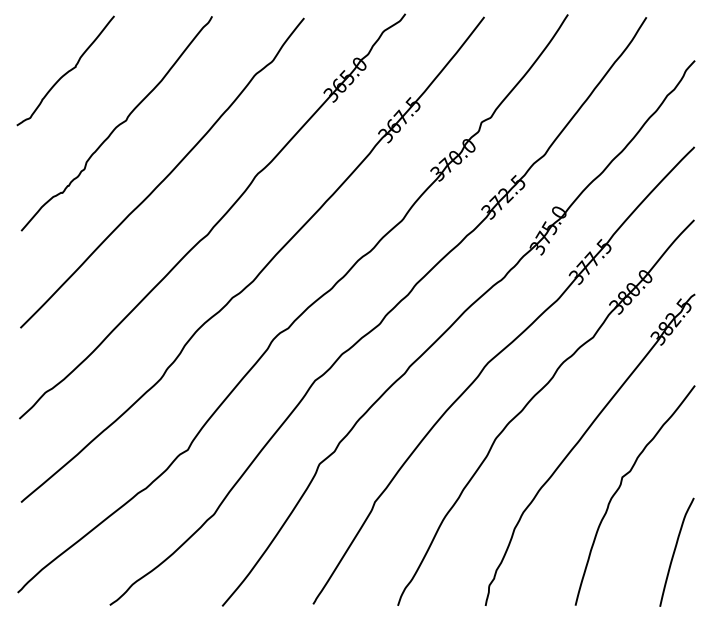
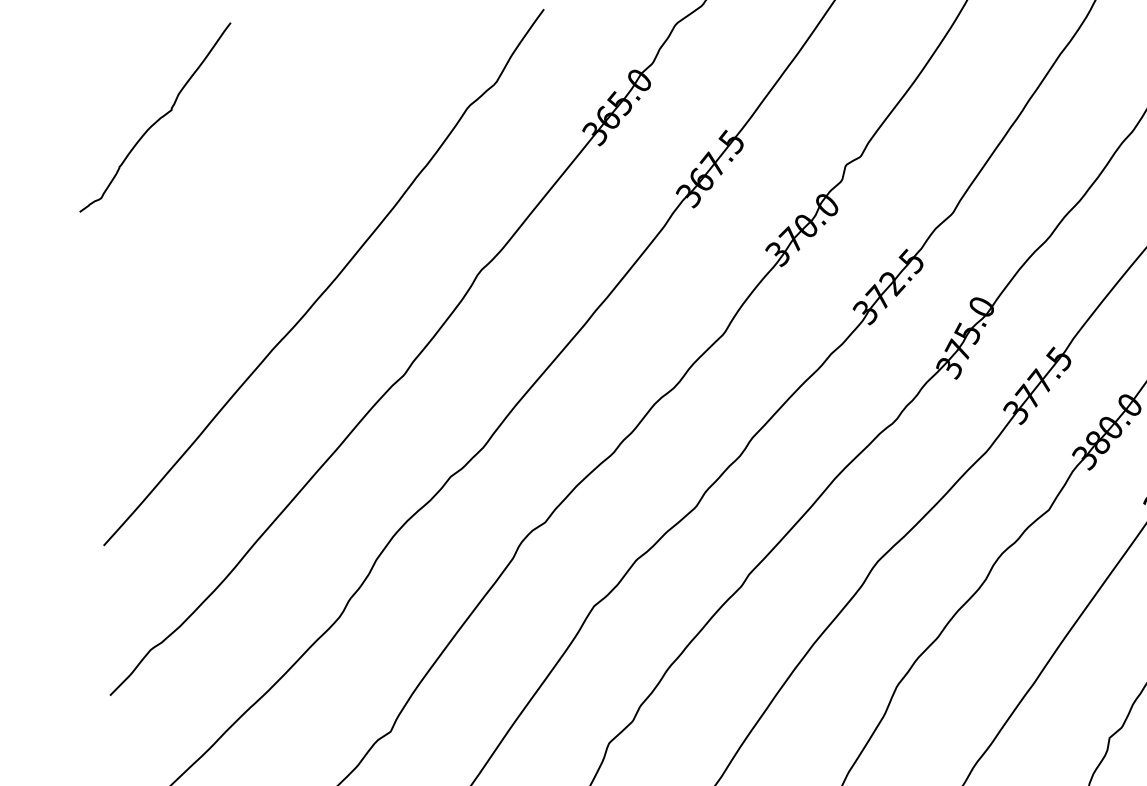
curve: (118, 124) -> (247, 201), removed

